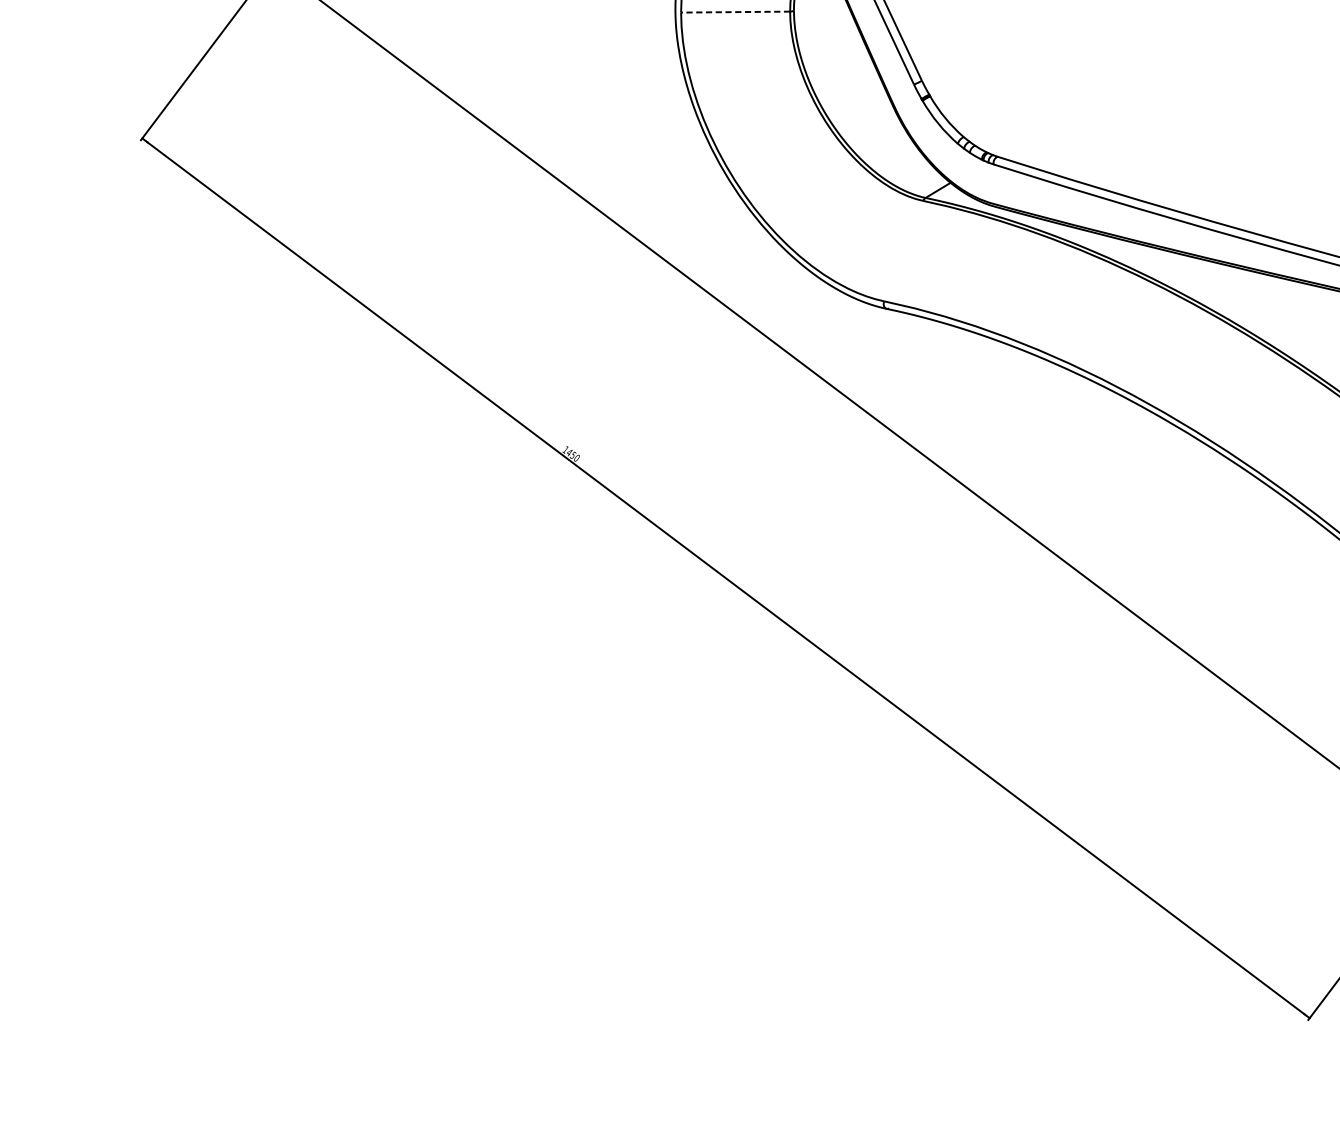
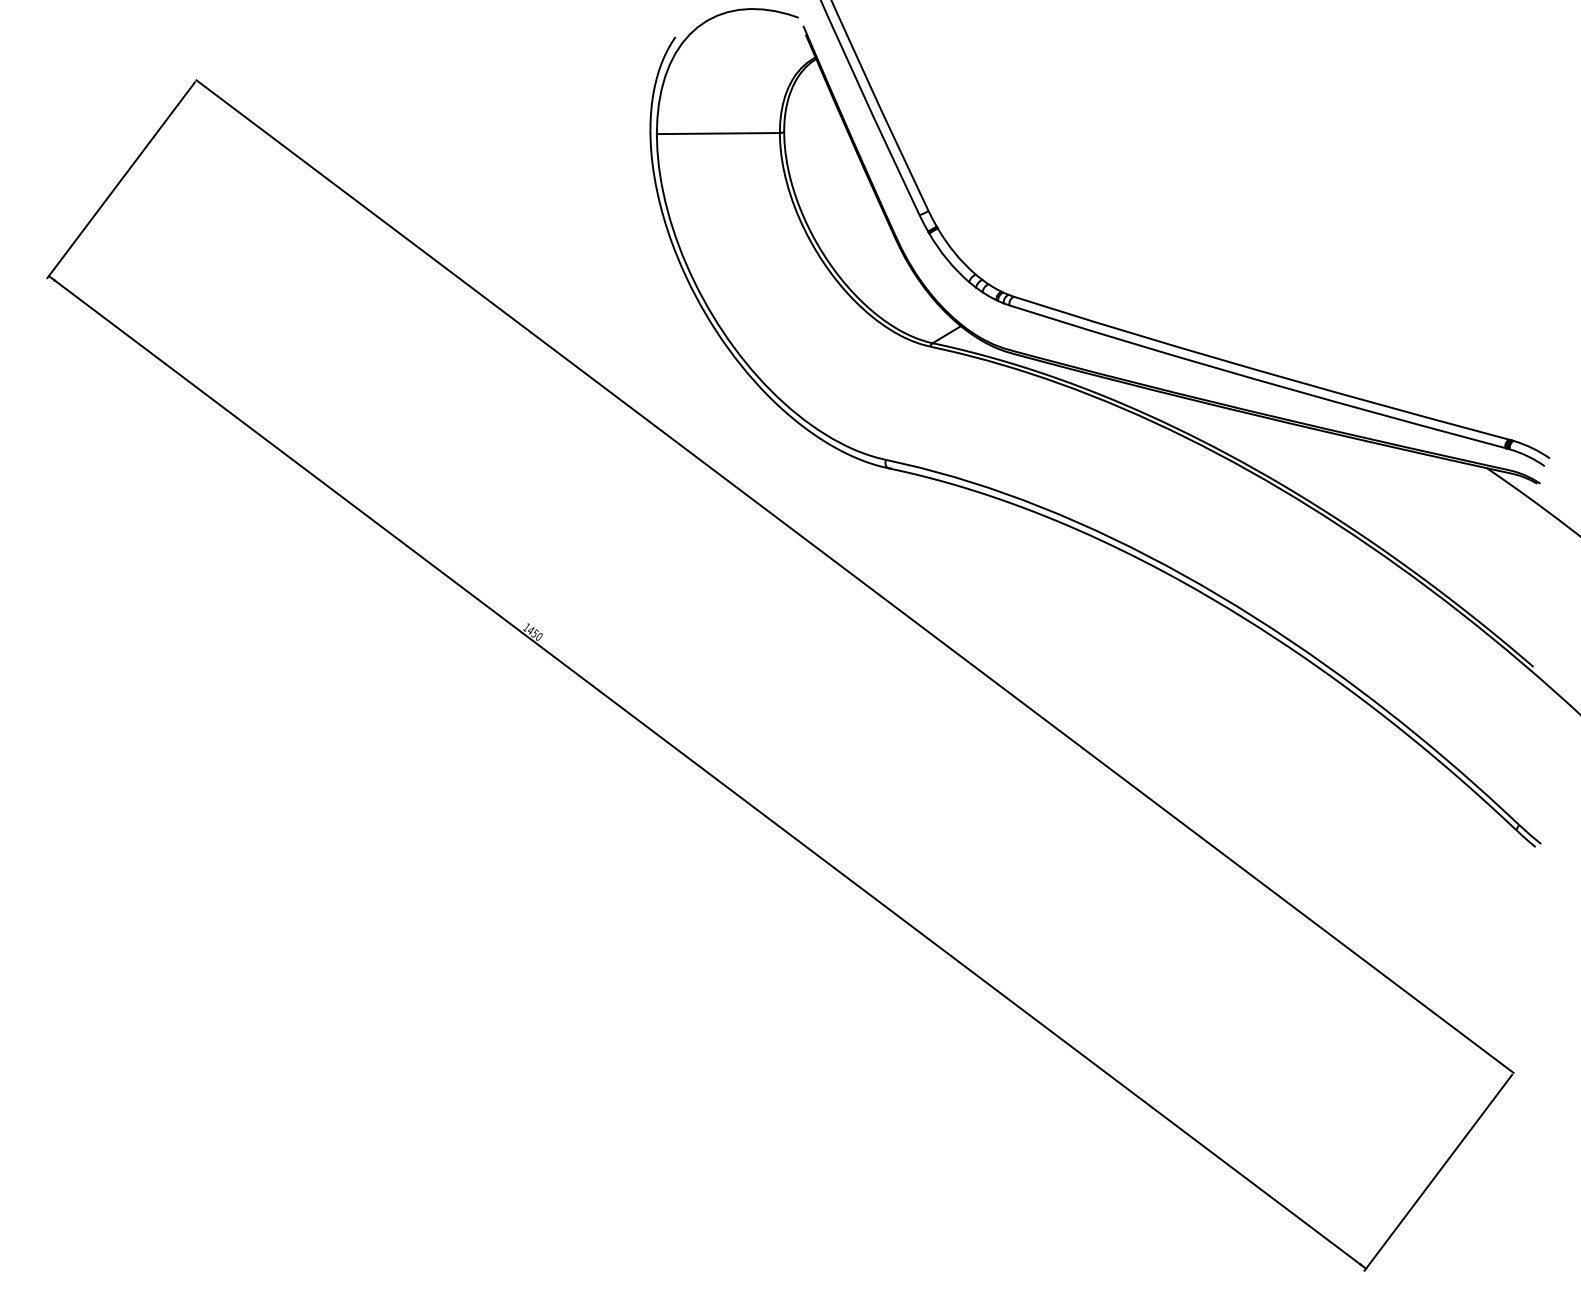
line: (735, 12) -> (718, 133), dashed -> solid

